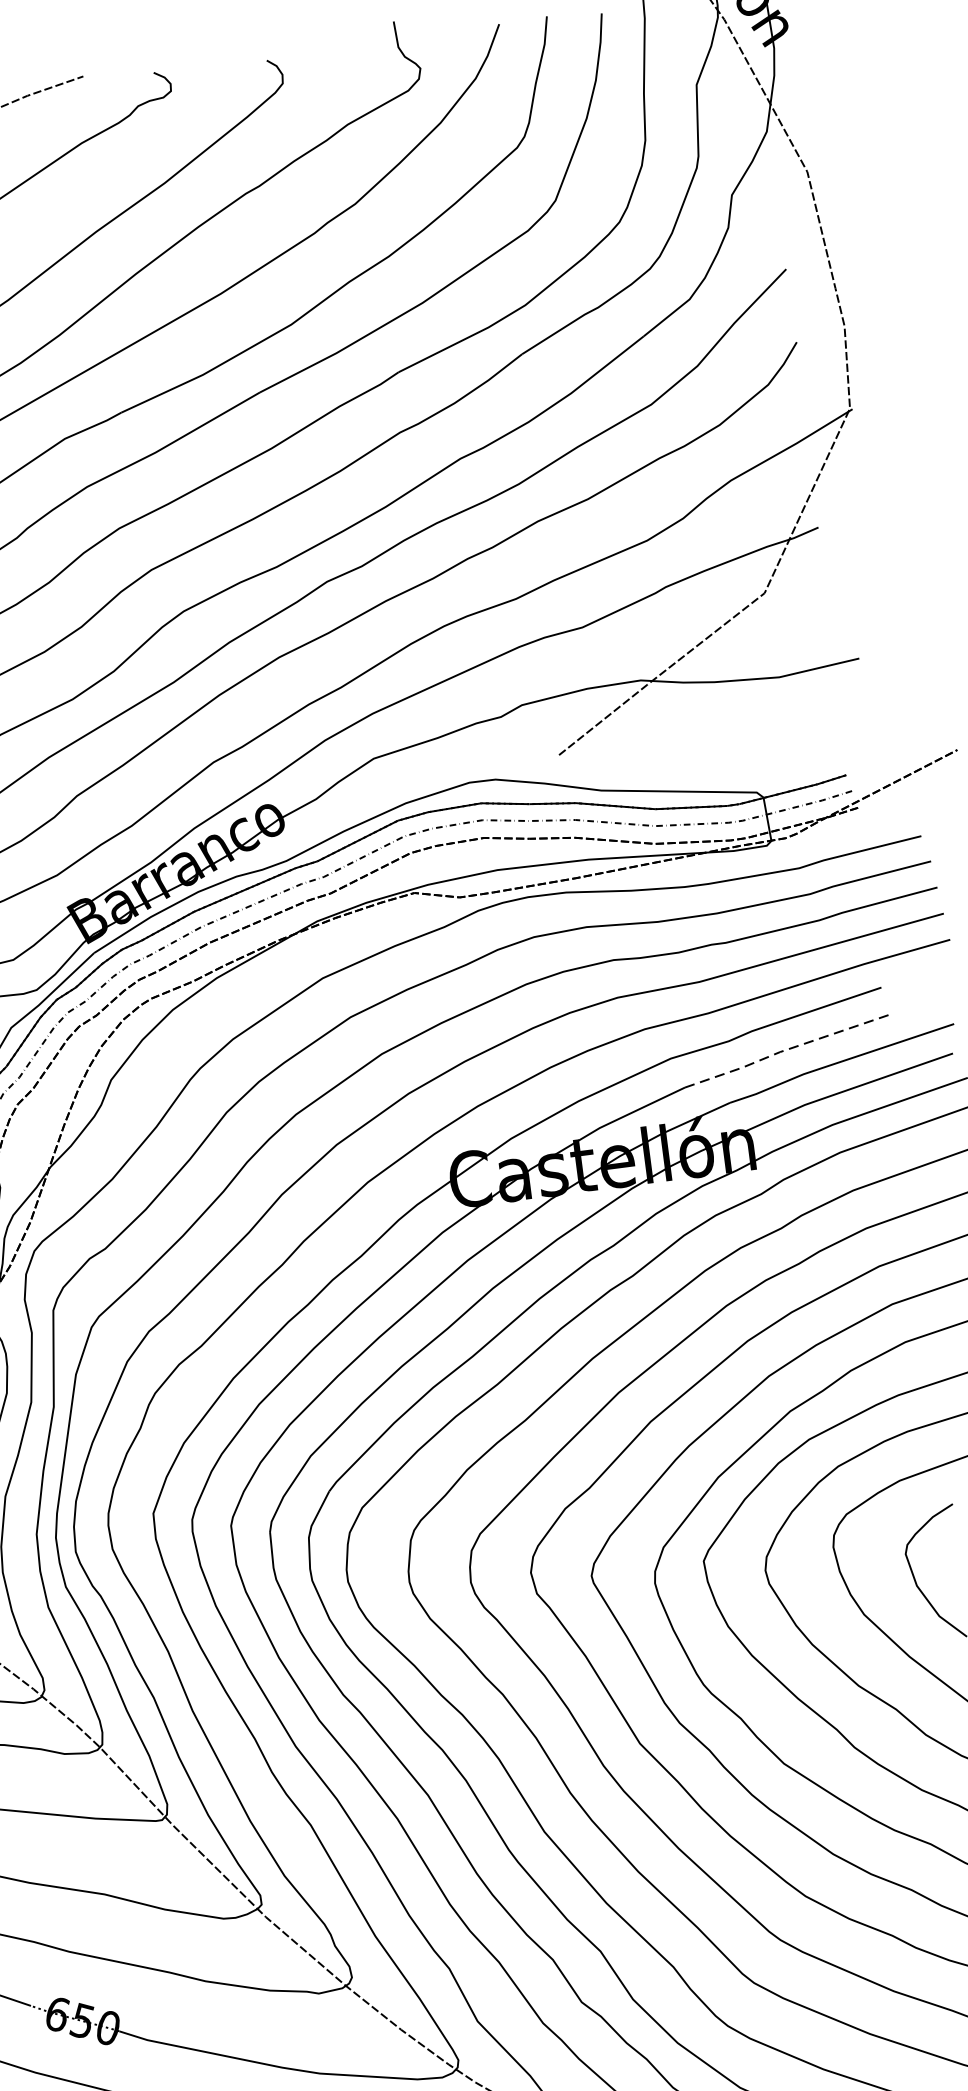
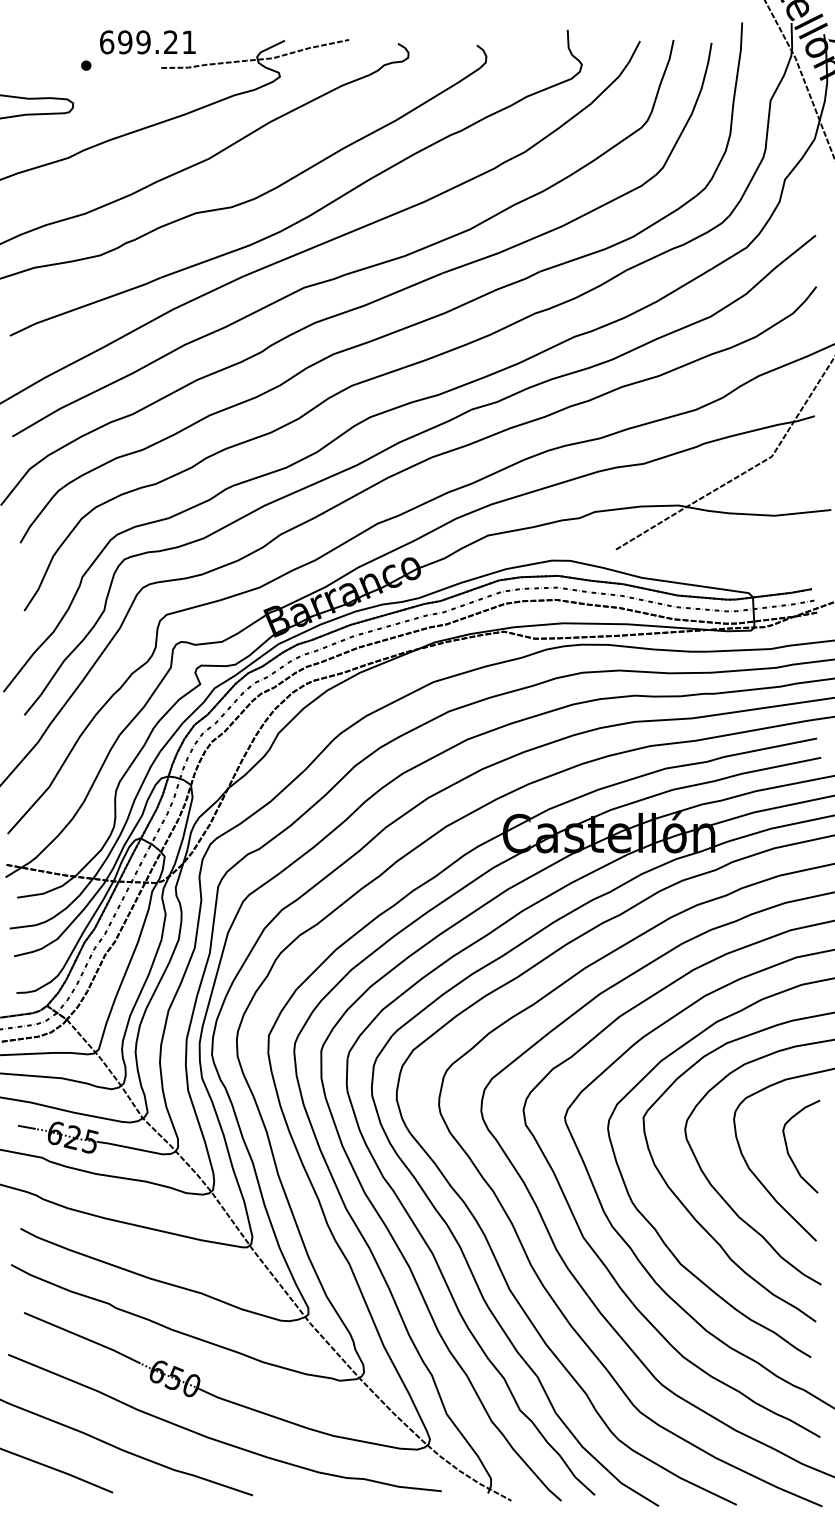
line: (785, 1050) -> (745, 773), dashed -> solid

